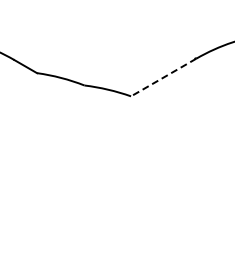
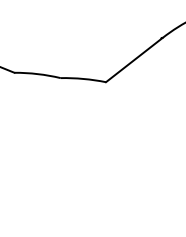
line: (163, 77) -> (134, 60), dashed -> solid

